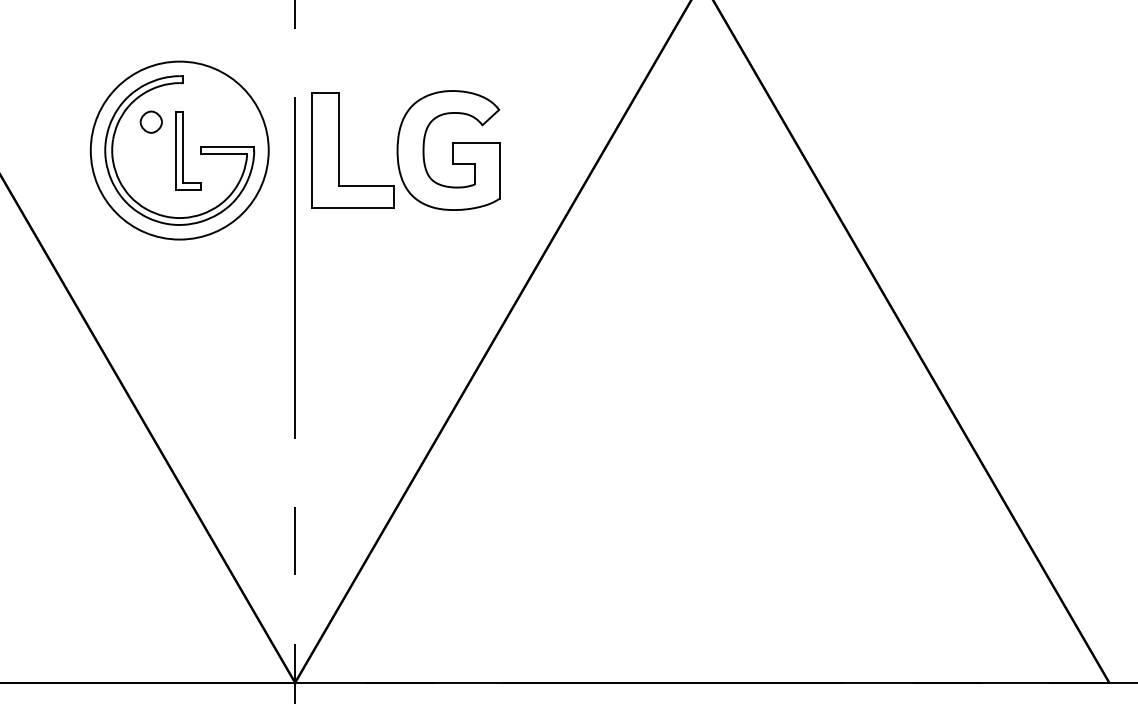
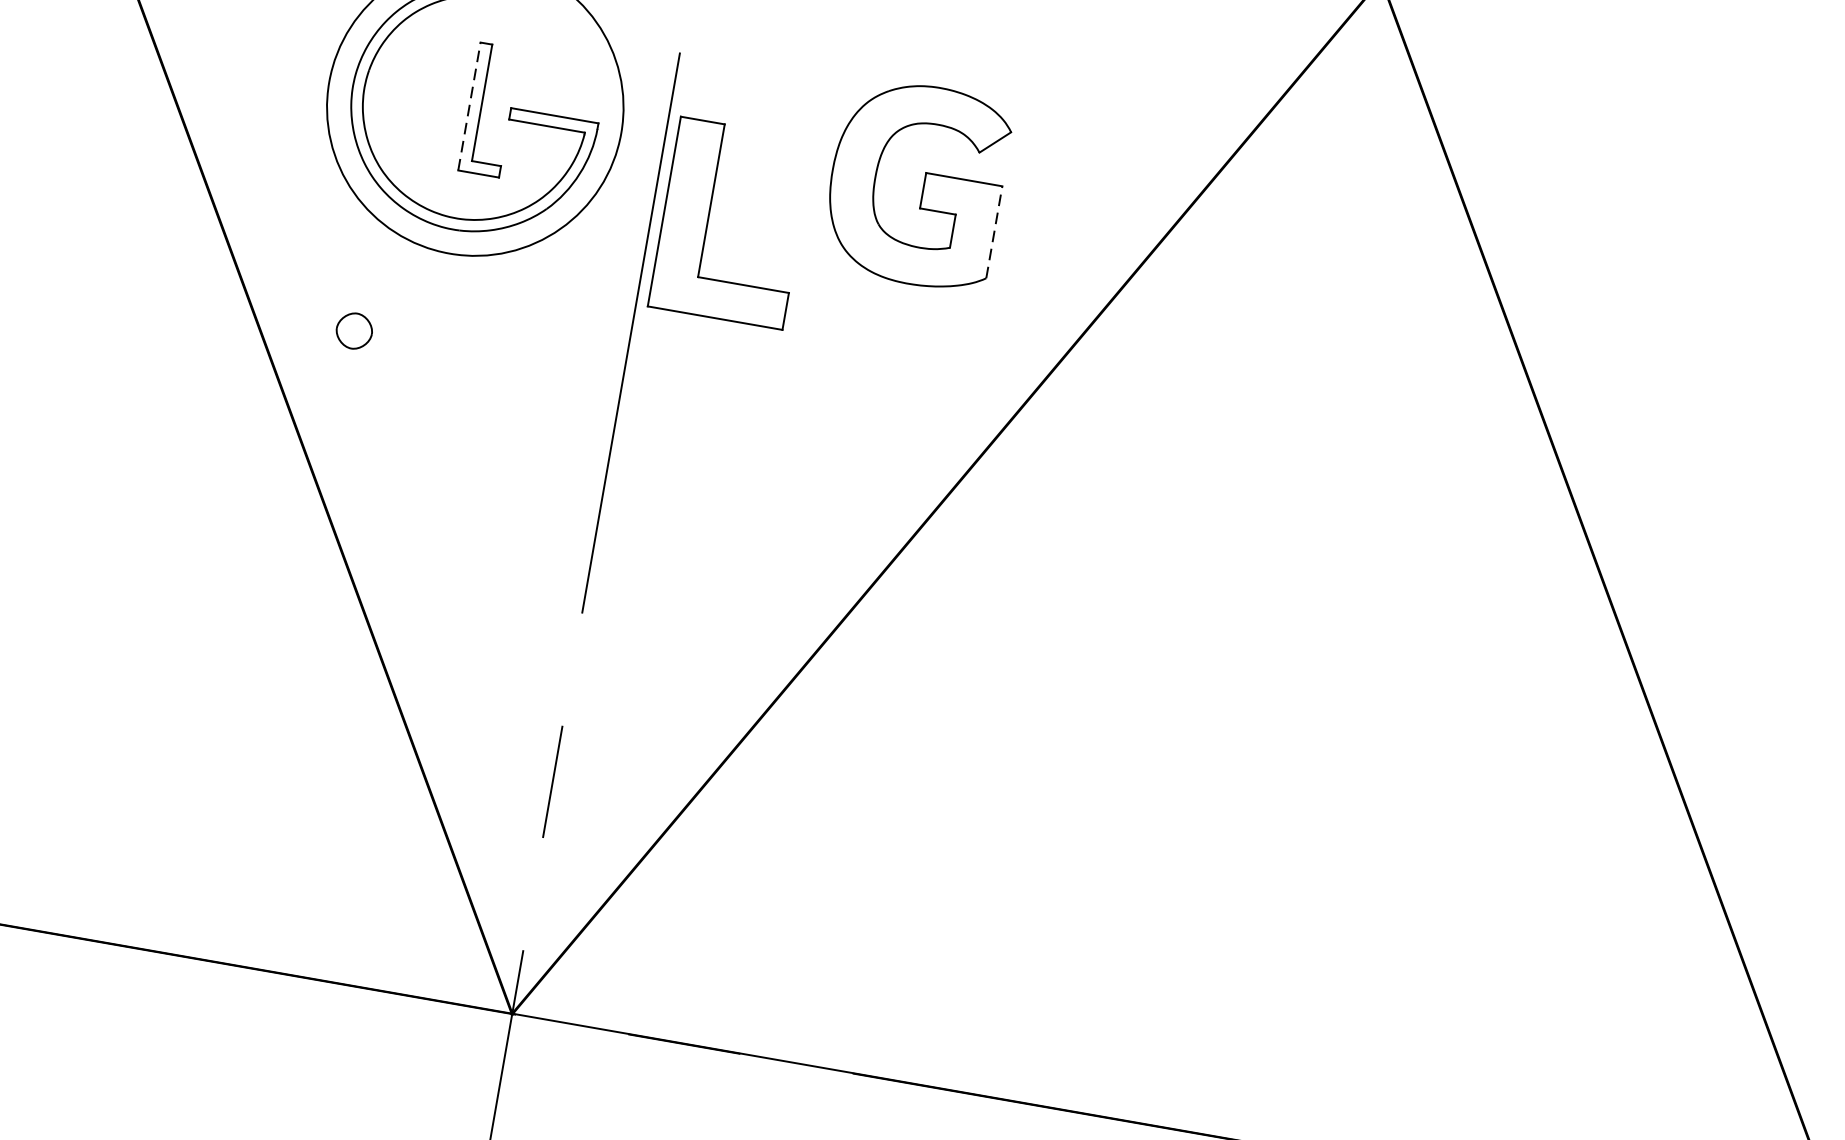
part: (150, 121) -> (353, 329), moved
line: (176, 150) -> (469, 106), solid -> dashed
part: (339, 150) -> (709, 219), moved
line: (499, 170) -> (994, 231), solid -> dashed

